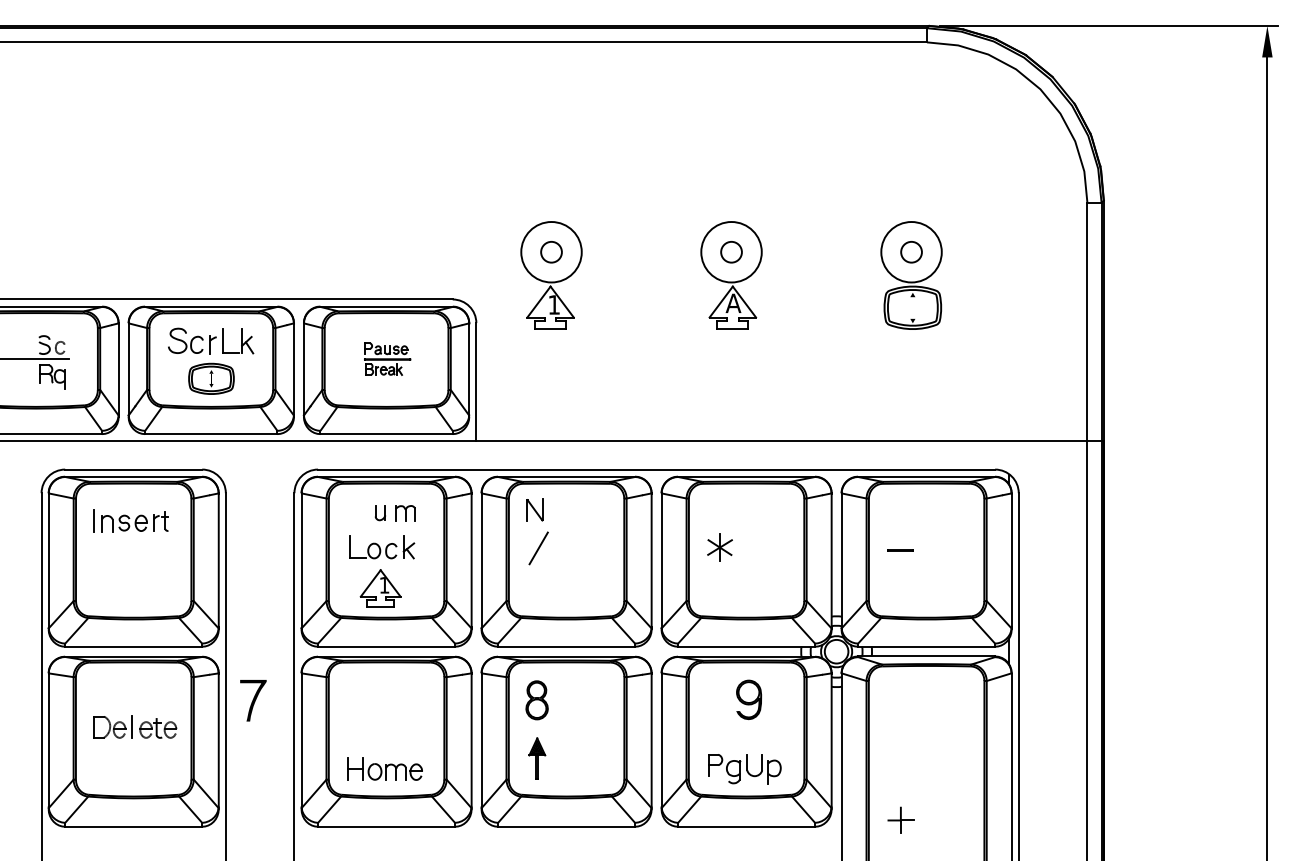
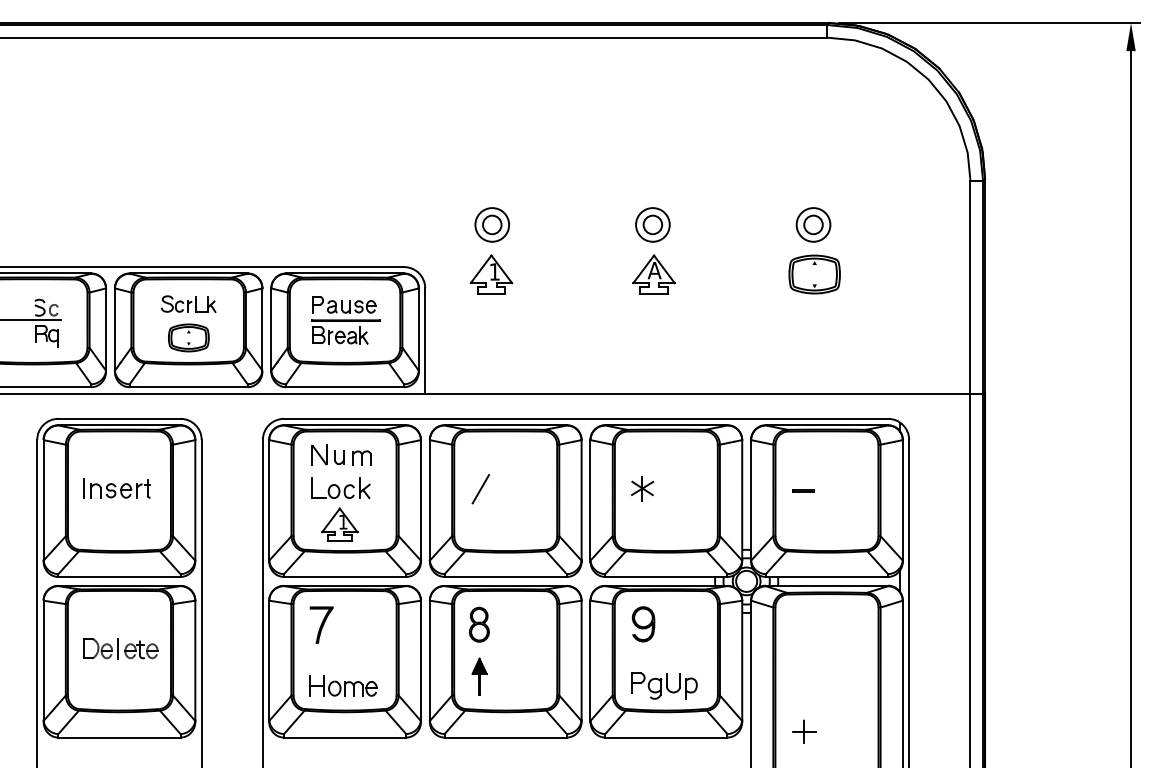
circle: (551, 252) -> (492, 225), size x0.62
circle: (731, 252) -> (652, 225), size x0.62
circle: (911, 252) -> (813, 225), size x0.62
part: (211, 340) -> (188, 303), size x0.71
part: (387, 359) -> (345, 320), size x1.67
part: (534, 509) -> (319, 454), moved
part: (130, 520) -> (116, 488), moved
part: (749, 699) -> (643, 624), moved
part: (253, 700) -> (321, 624), moved

